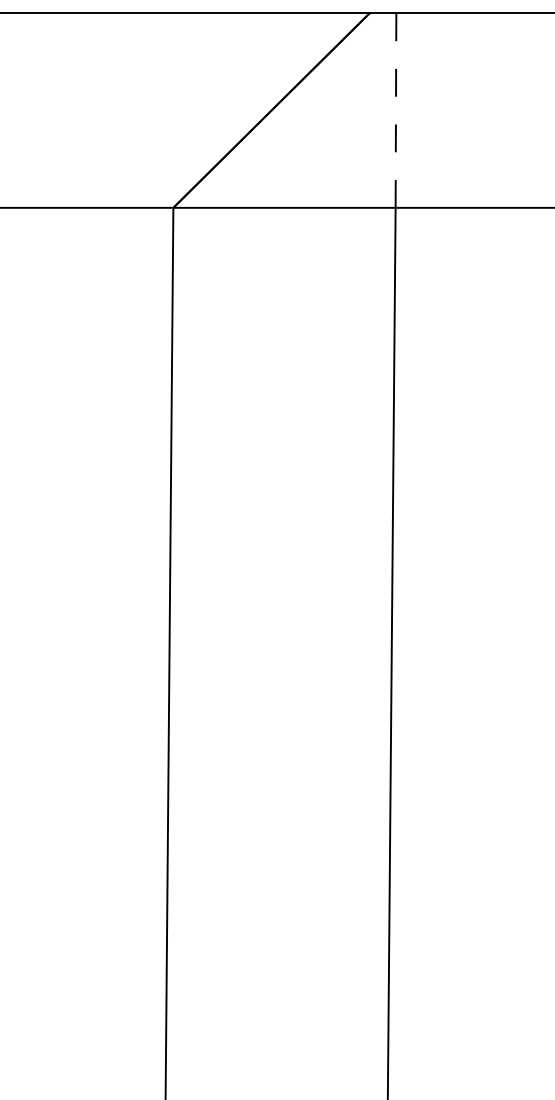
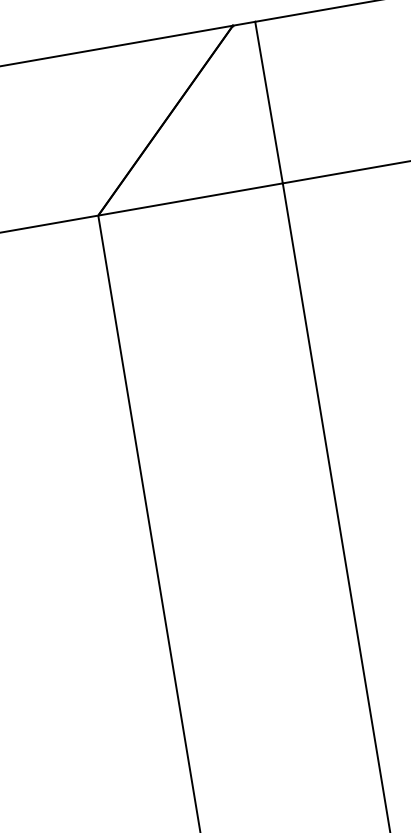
line: (395, 110) -> (268, 102), dashed -> solid

